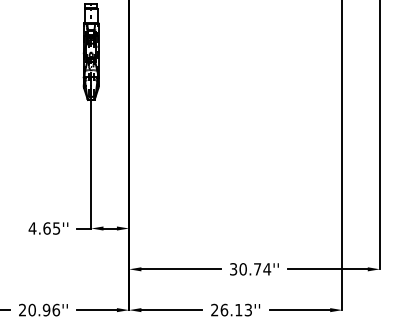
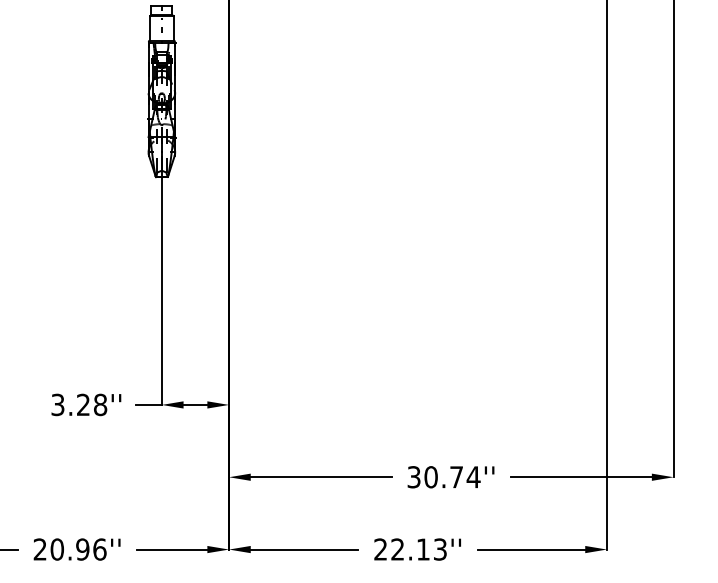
text: (44, 228) -> (79, 404), 4.65'' -> 3.28''
text: (224, 309) -> (397, 548), 26.13'' -> 22.13''

